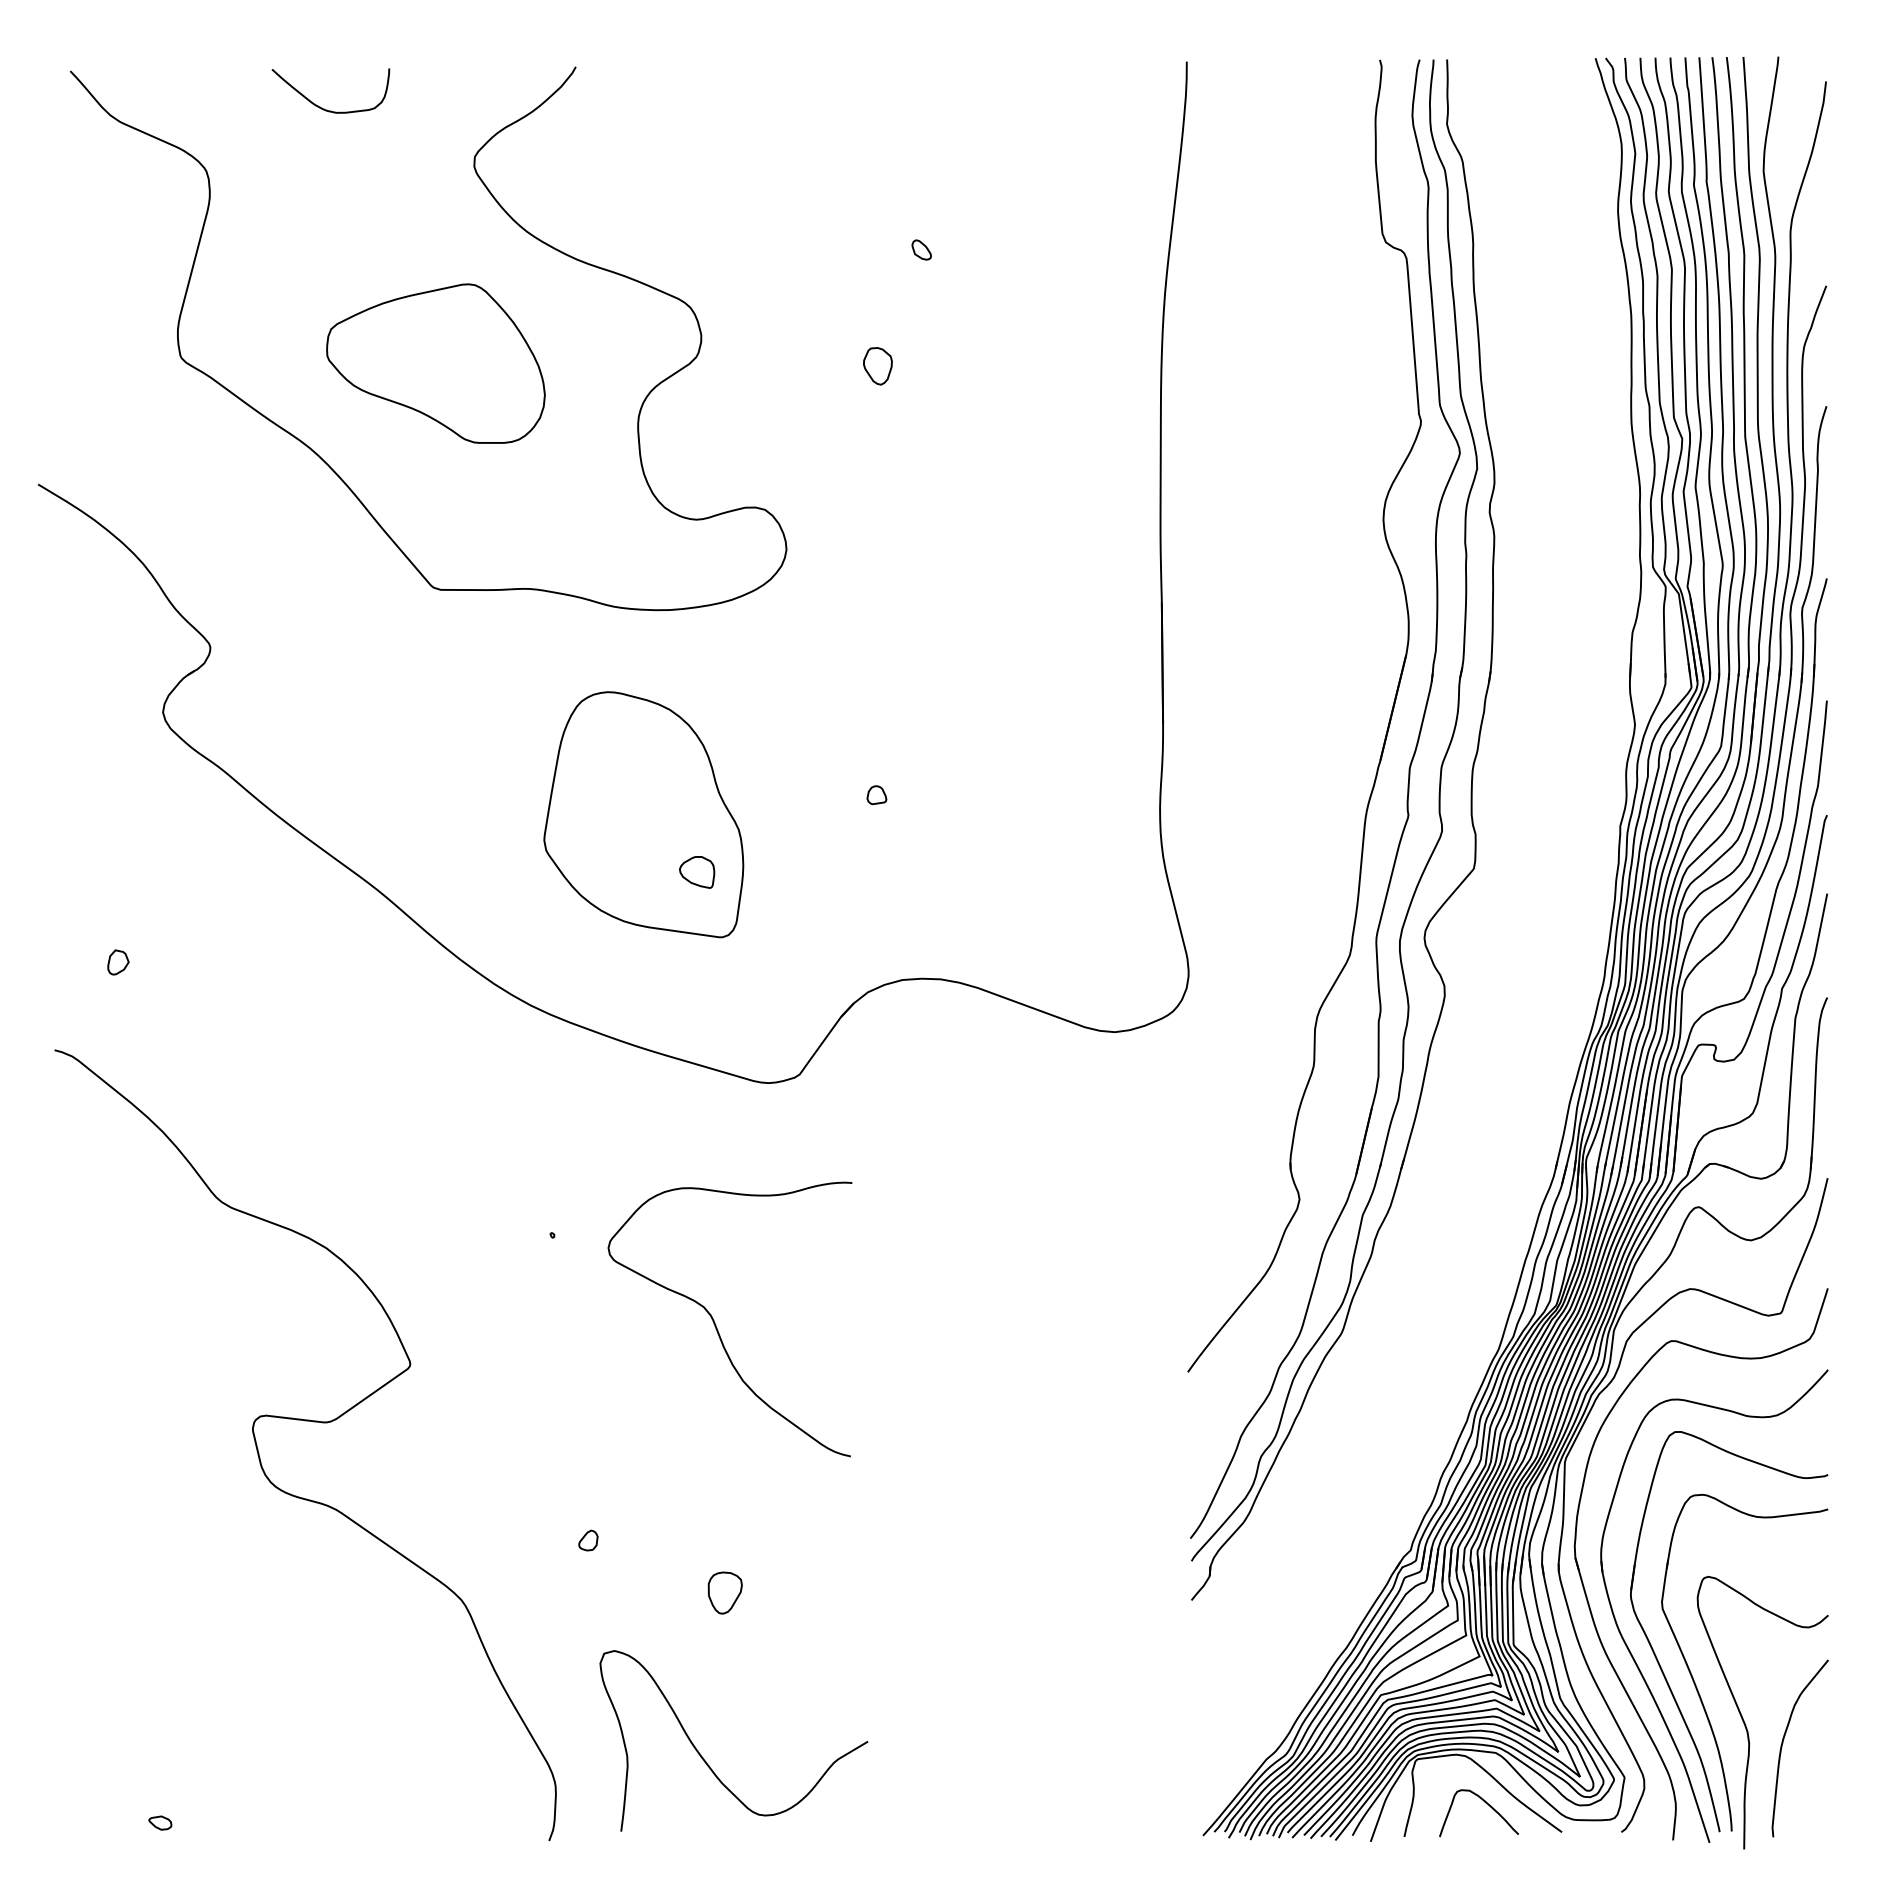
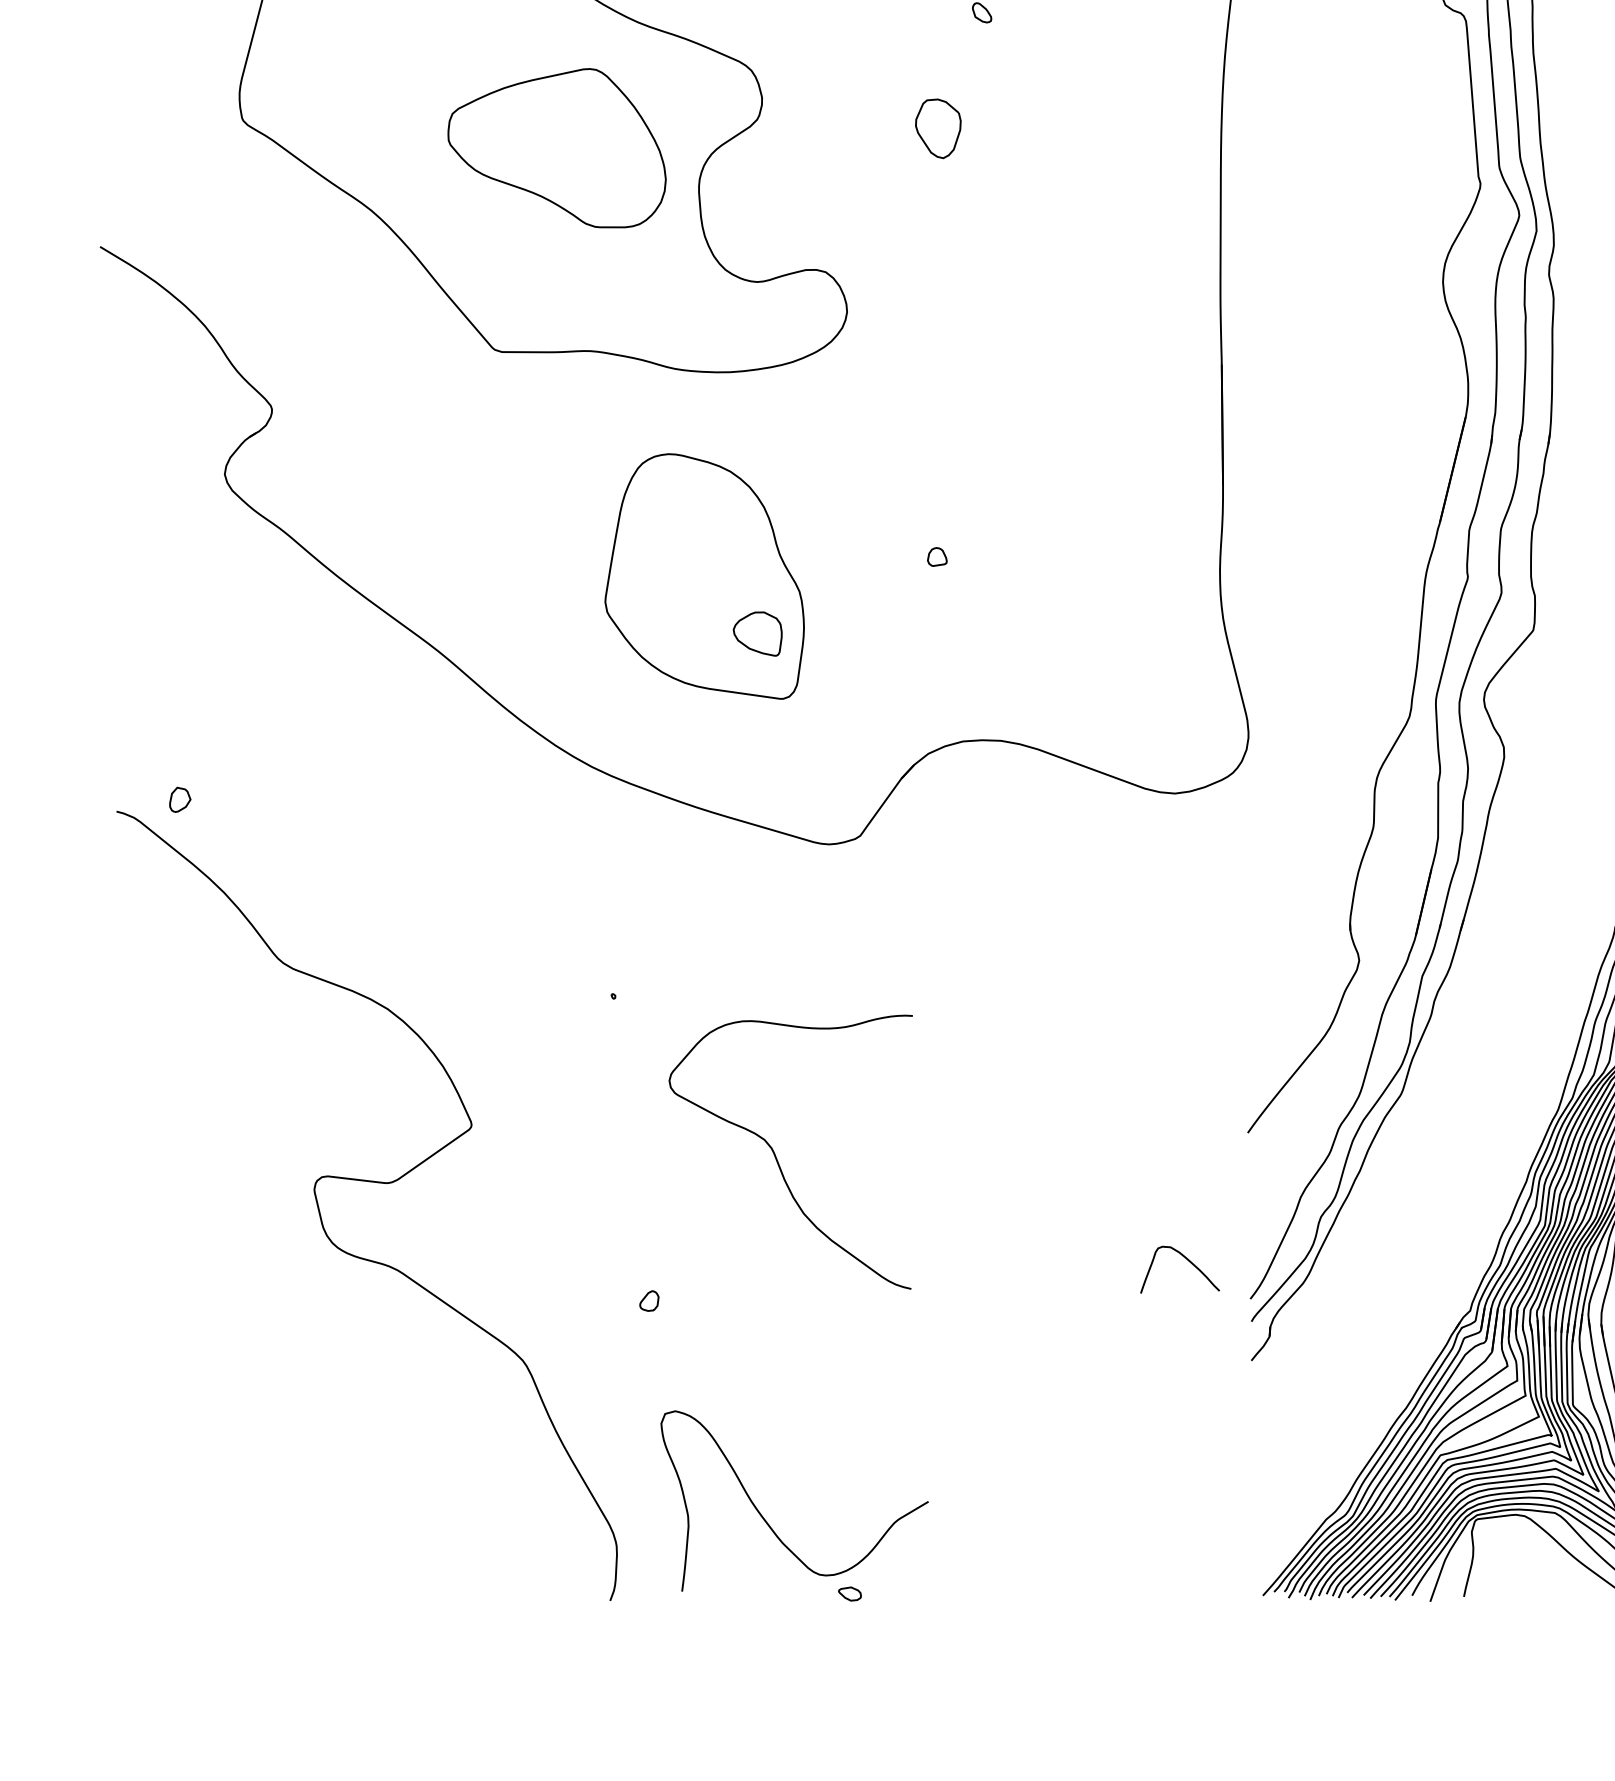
part: (435, 363) -> (556, 148), moved
part: (877, 366) -> (937, 129), size x1.6
part: (697, 872) -> (758, 634), size x1.4
part: (118, 962) -> (180, 799), moved
curve: (715, 1322) -> (776, 1155), moved
part: (724, 1592) -> (785, 1352), removed
curve: (1486, 1804) -> (1187, 1261), moved
part: (160, 1822) -> (850, 1593), moved

